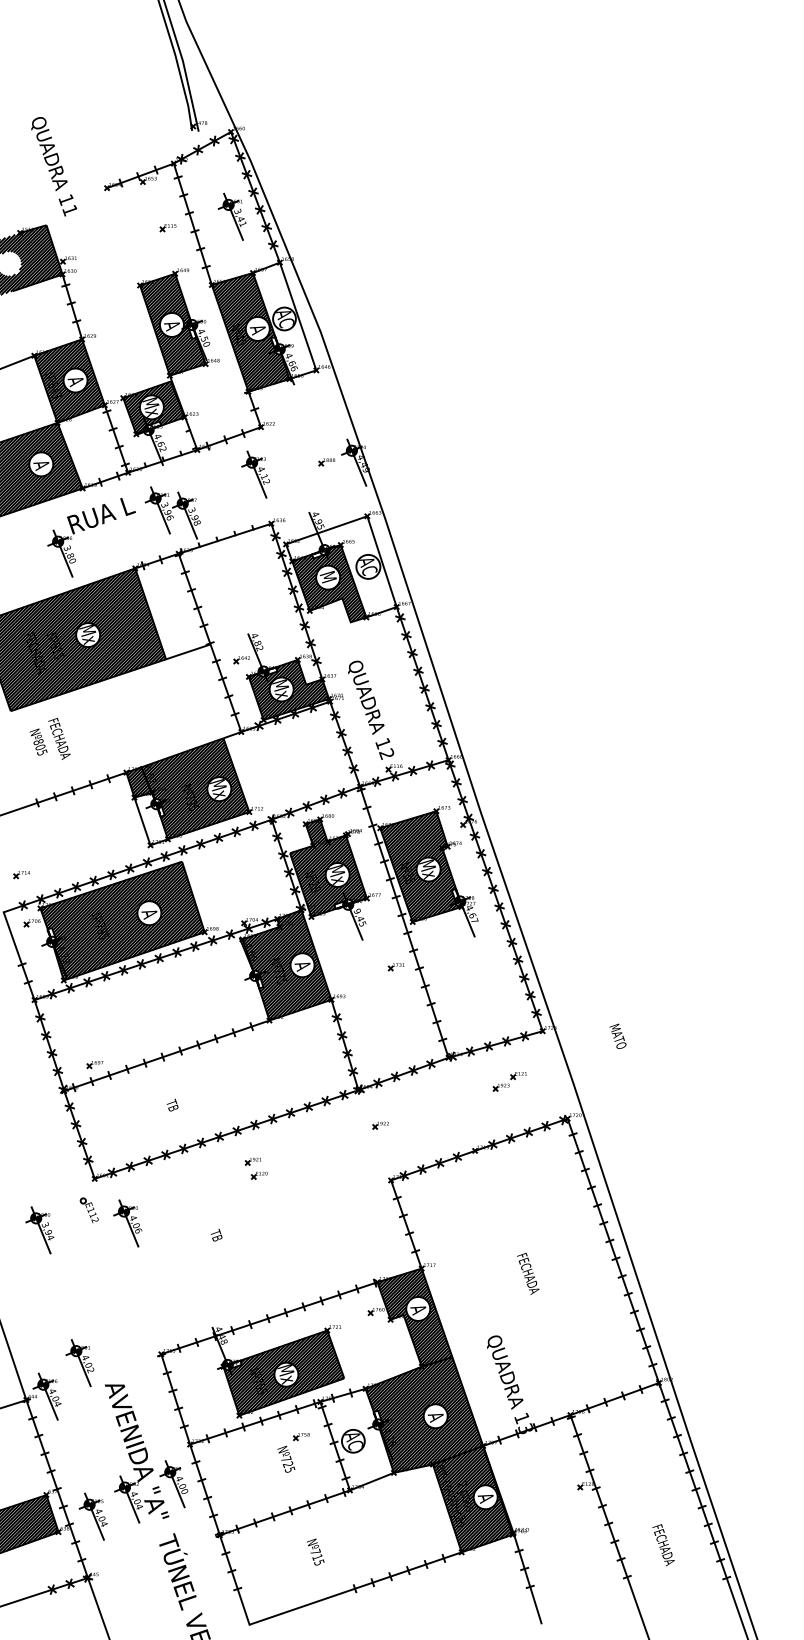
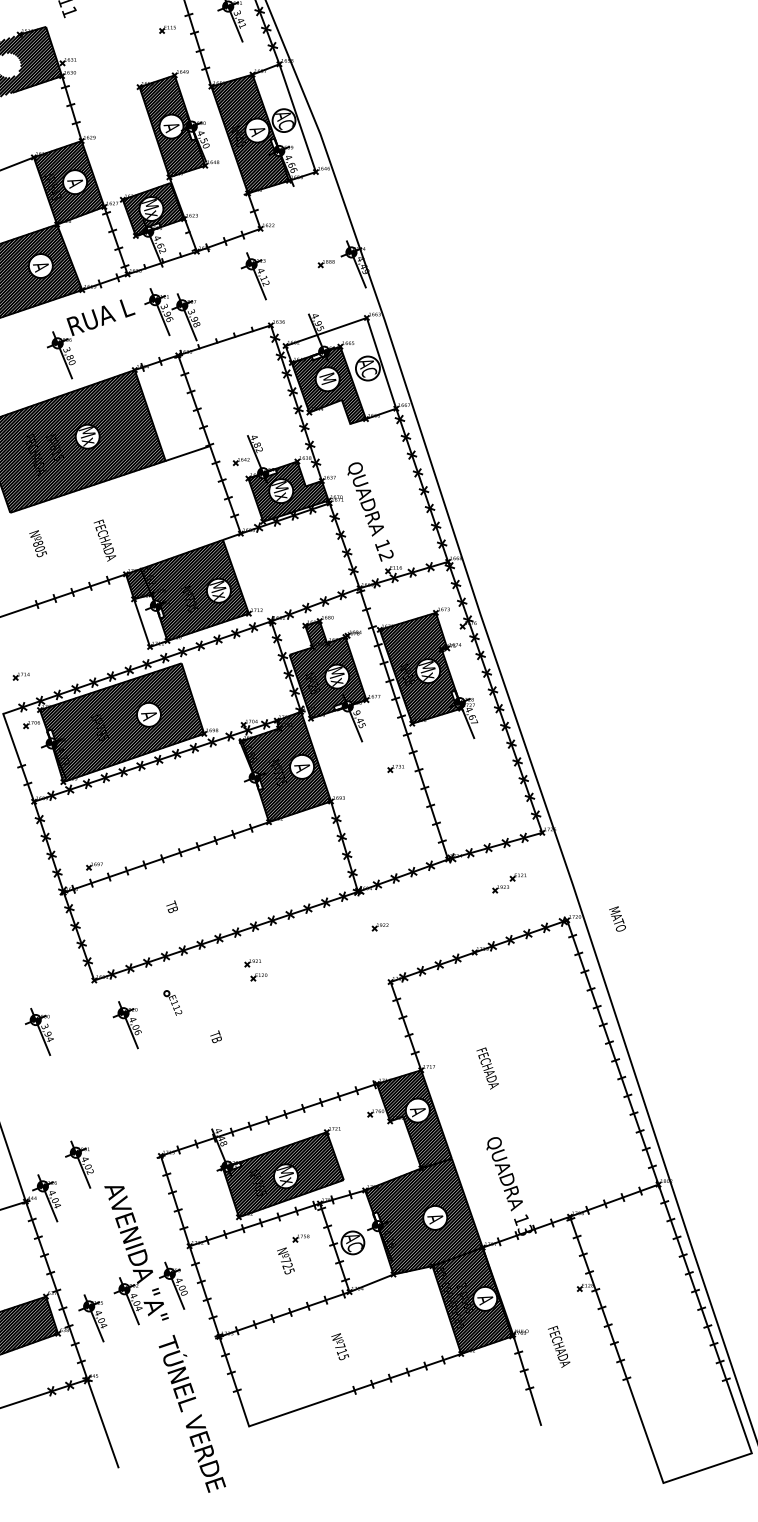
text: (59, 738) -> (105, 540), moved
text: (617, 1035) -> (617, 918), moved
part: (88, 1210) -> (172, 1003), moved
text: (528, 1273) -> (488, 1068), moved
text: (663, 1545) -> (559, 1347), moved
text: (315, 1551) -> (340, 1346), moved

